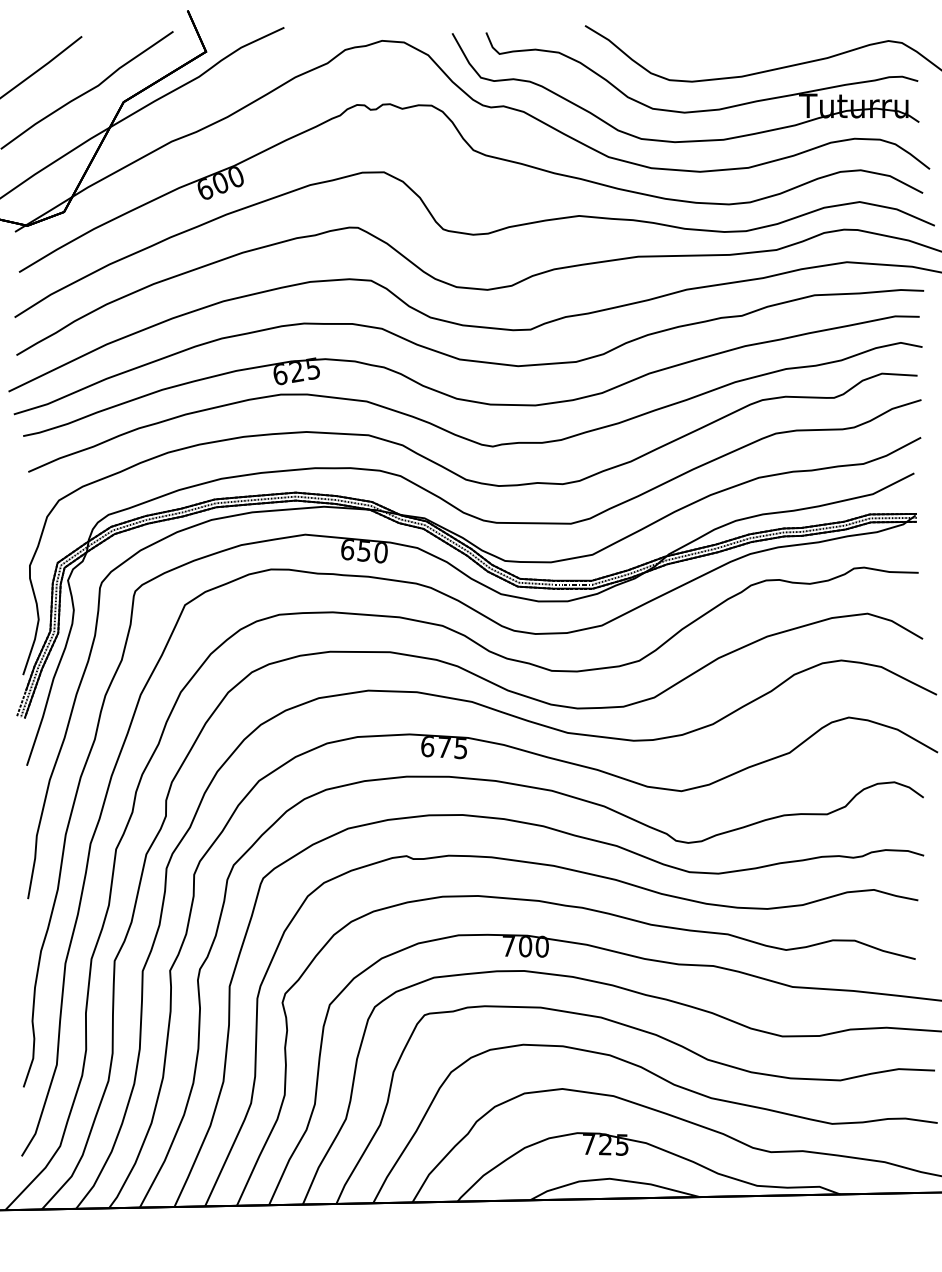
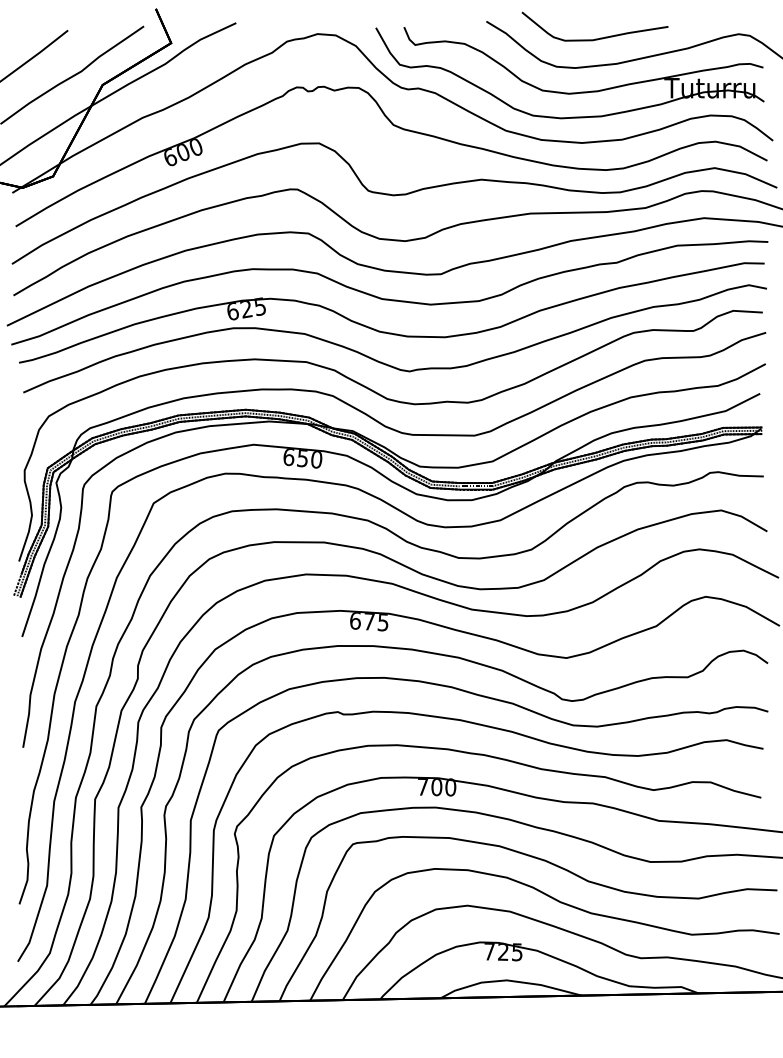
curve: (720, 45) -> (598, 37), added

